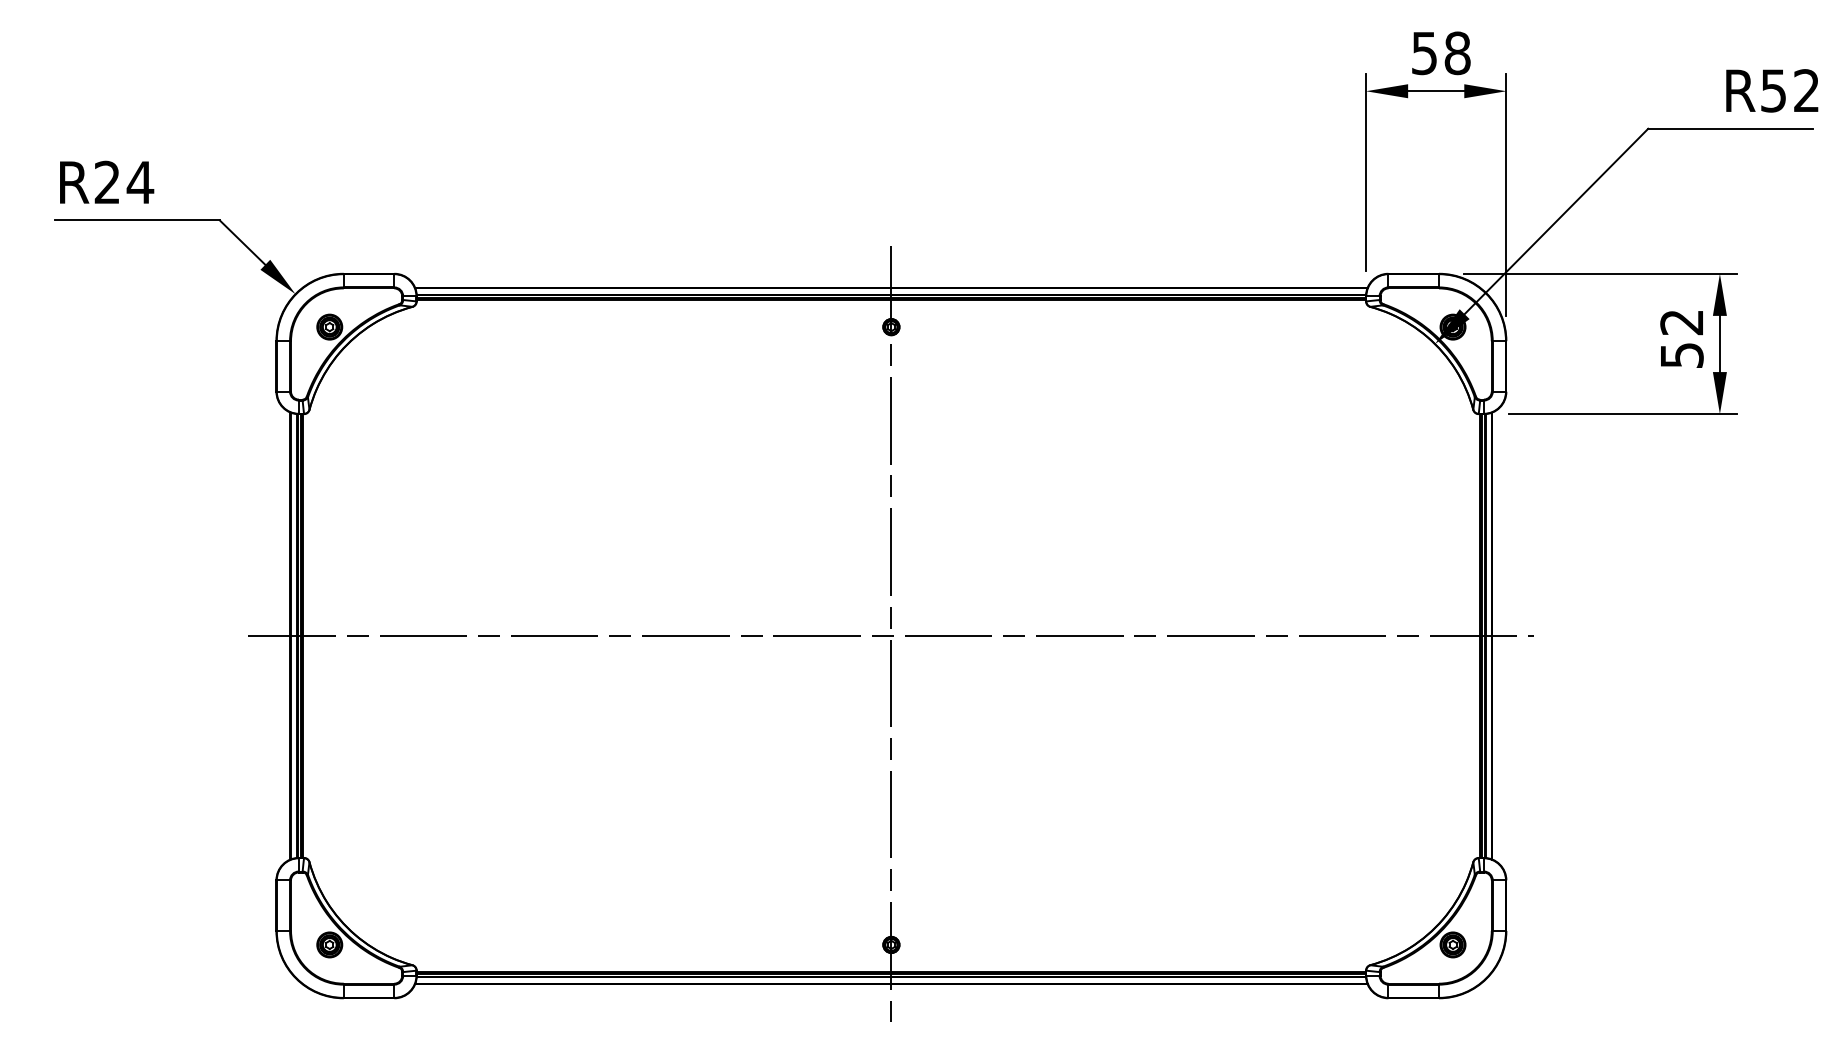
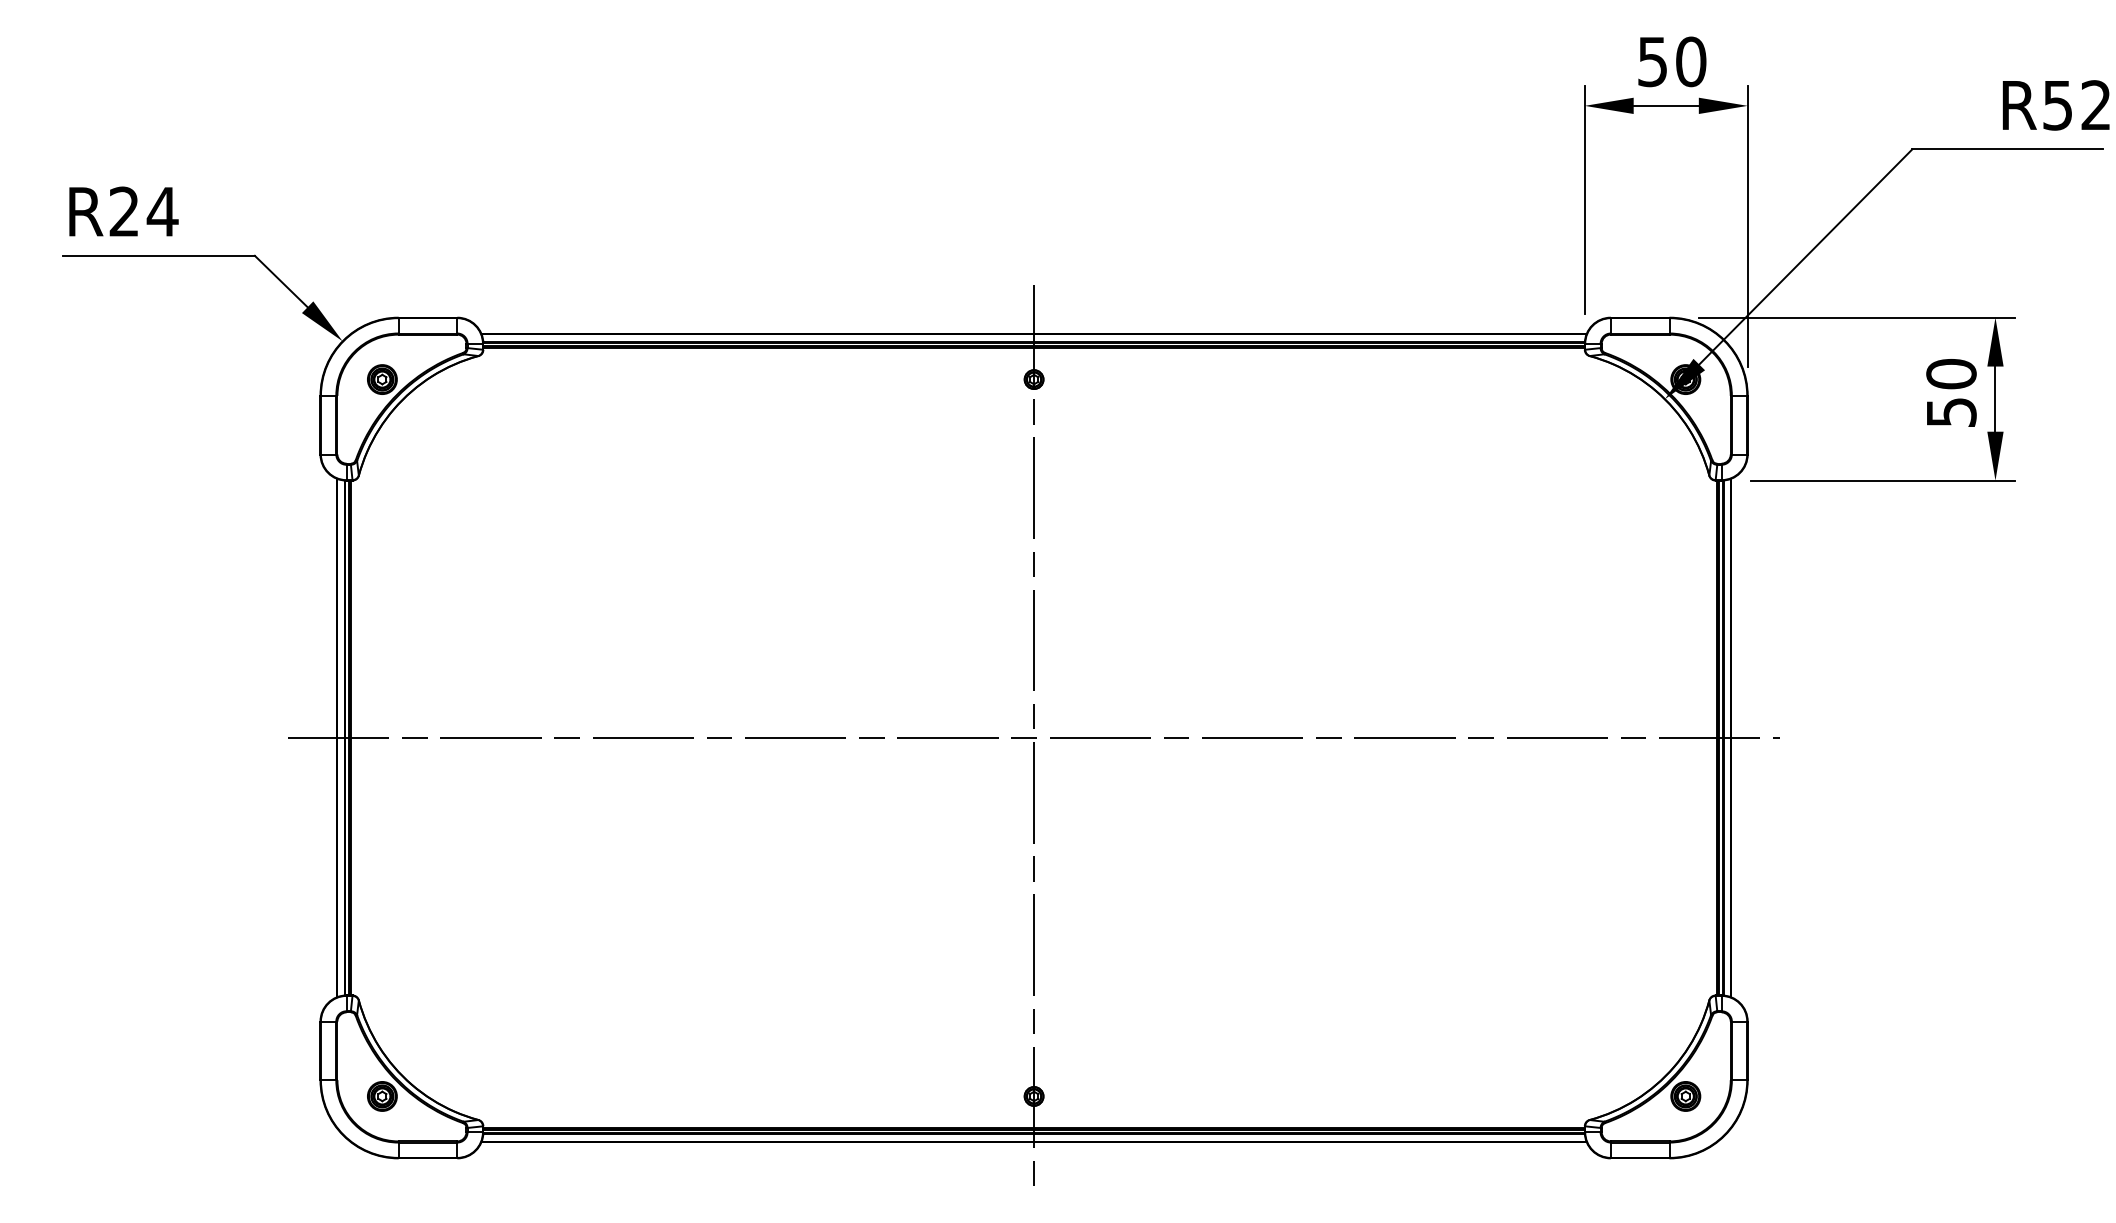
text: (1457, 53) -> (1691, 61), 58 -> 50
text: (1682, 322) -> (1951, 374), 52 -> 50

